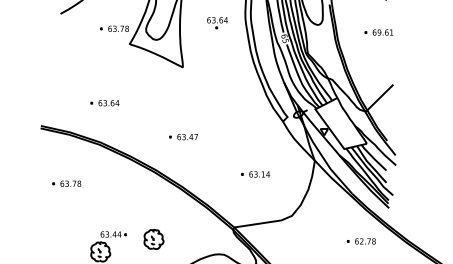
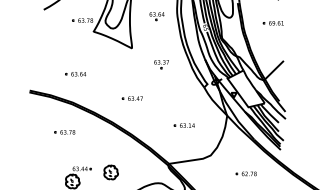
part: (223, 89) -> (161, 64), added
part: (66, 183) -> (64, 132), moved
part: (360, 241) -> (245, 173), moved

